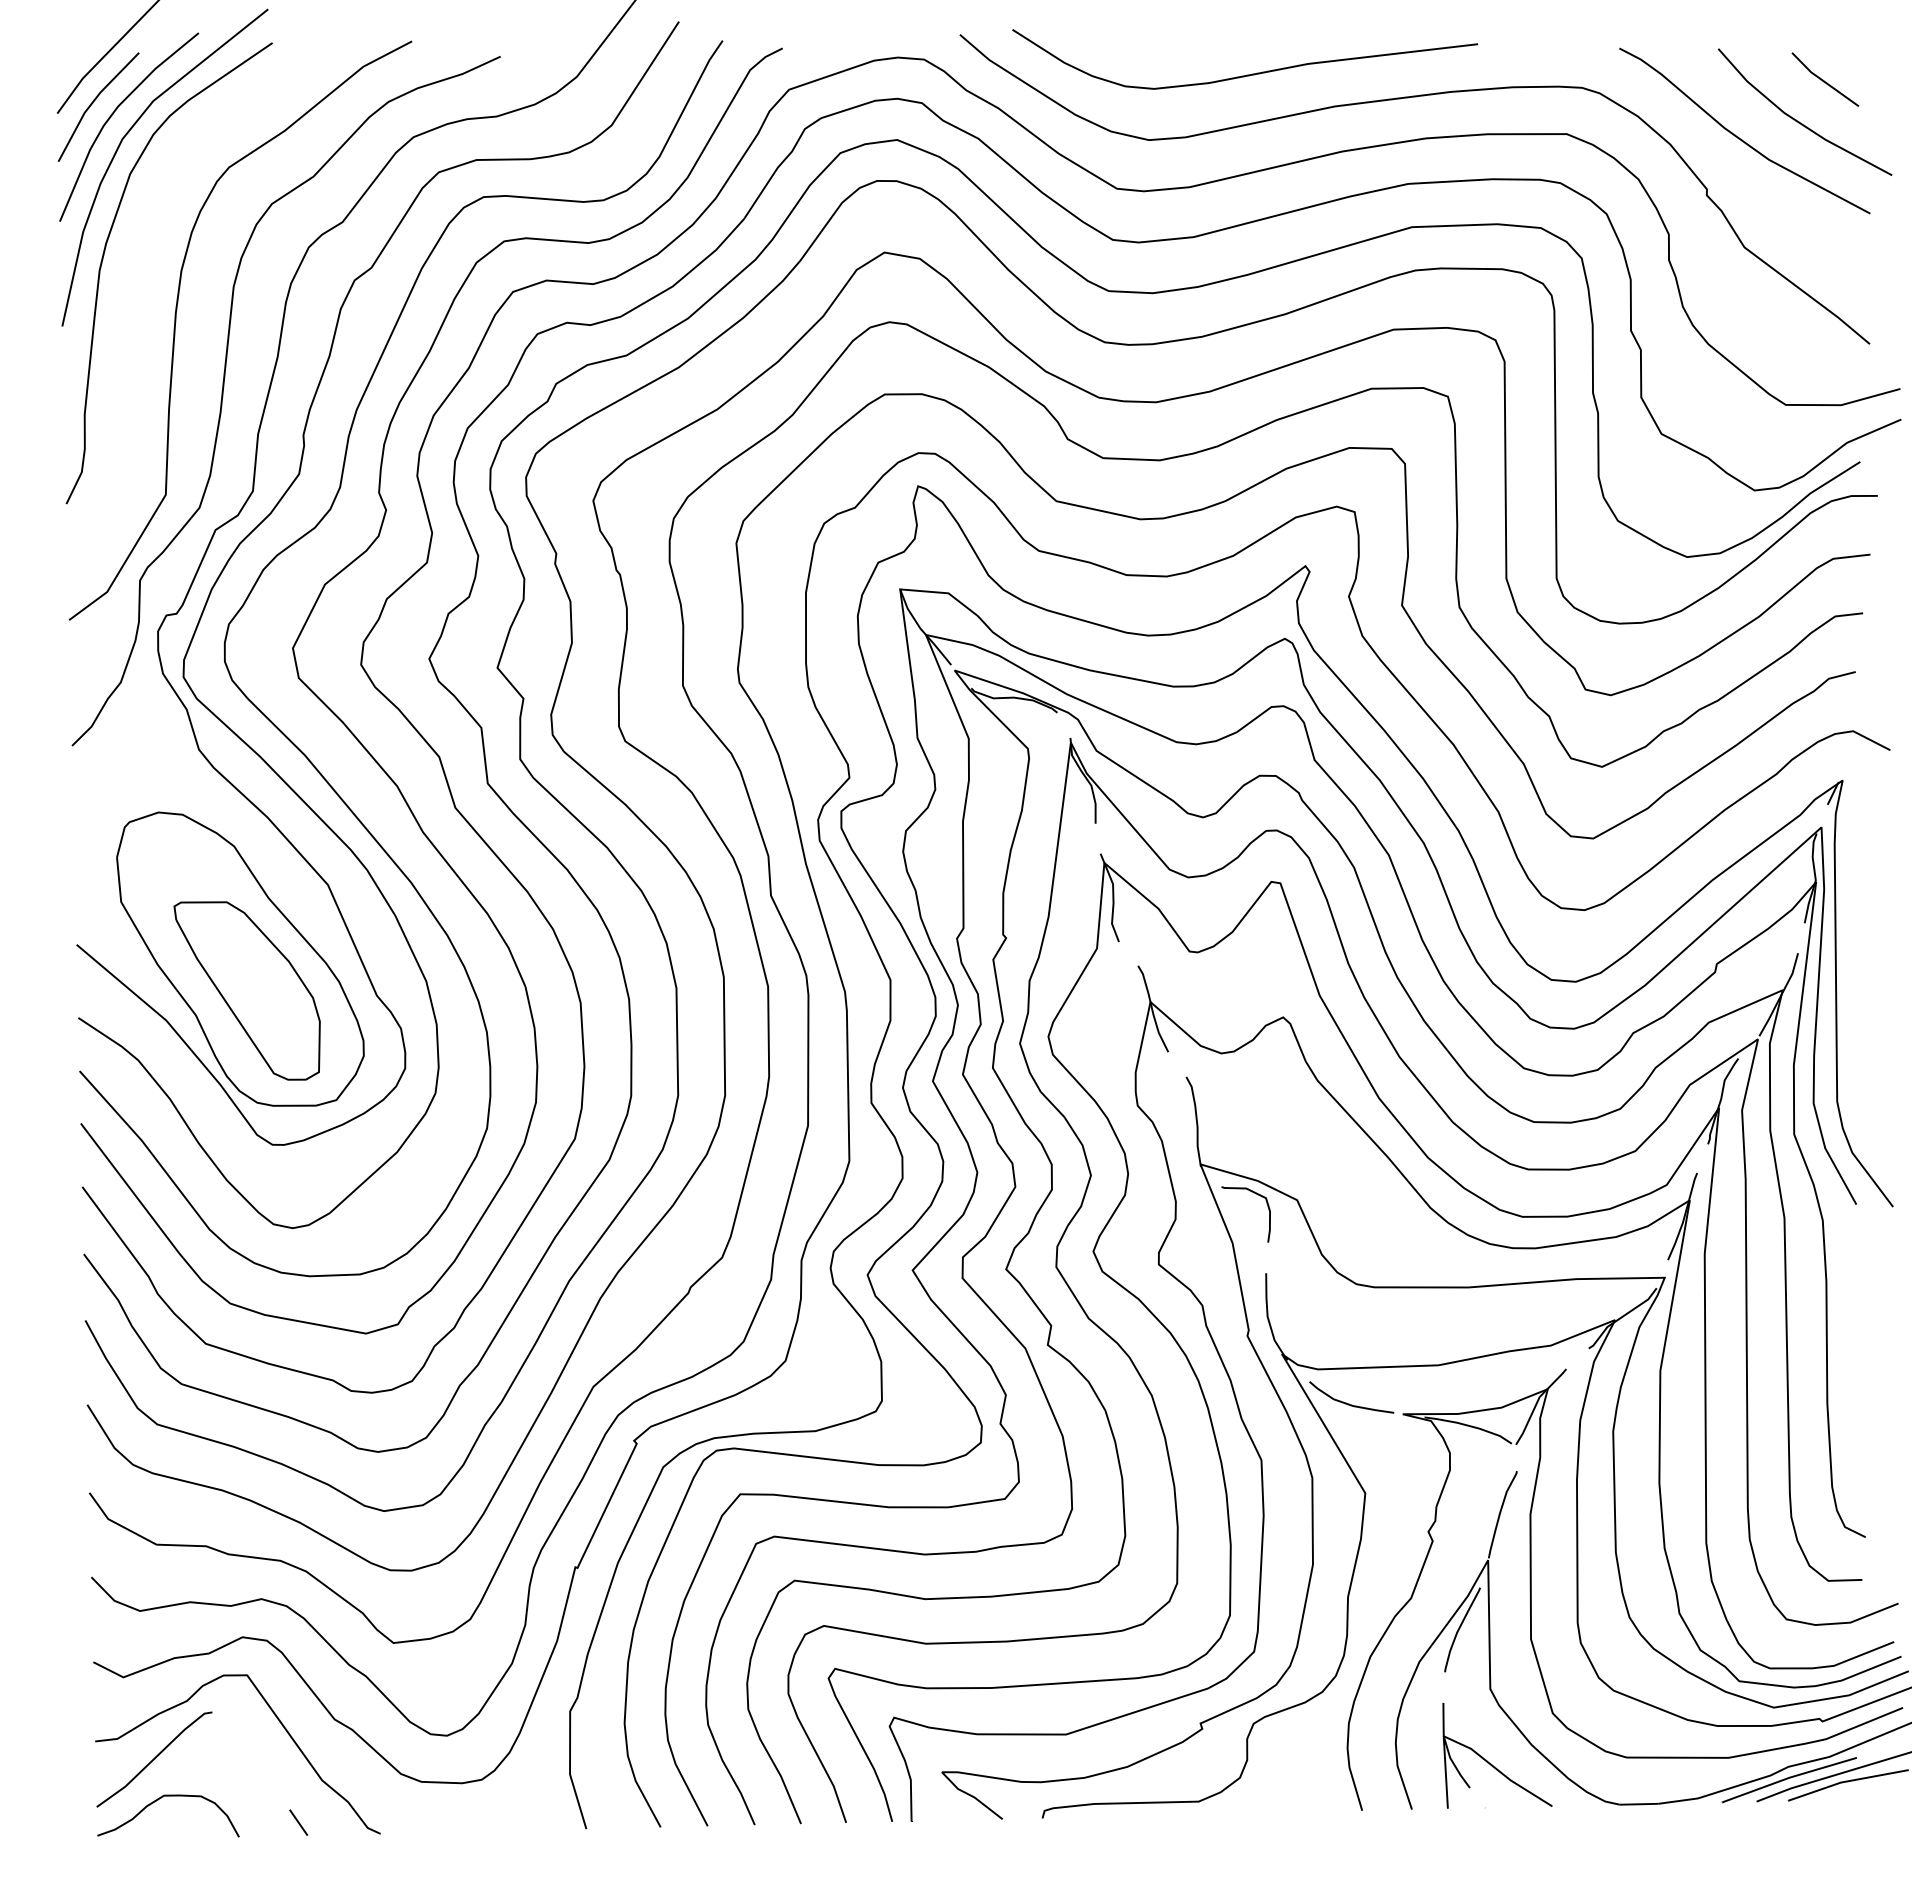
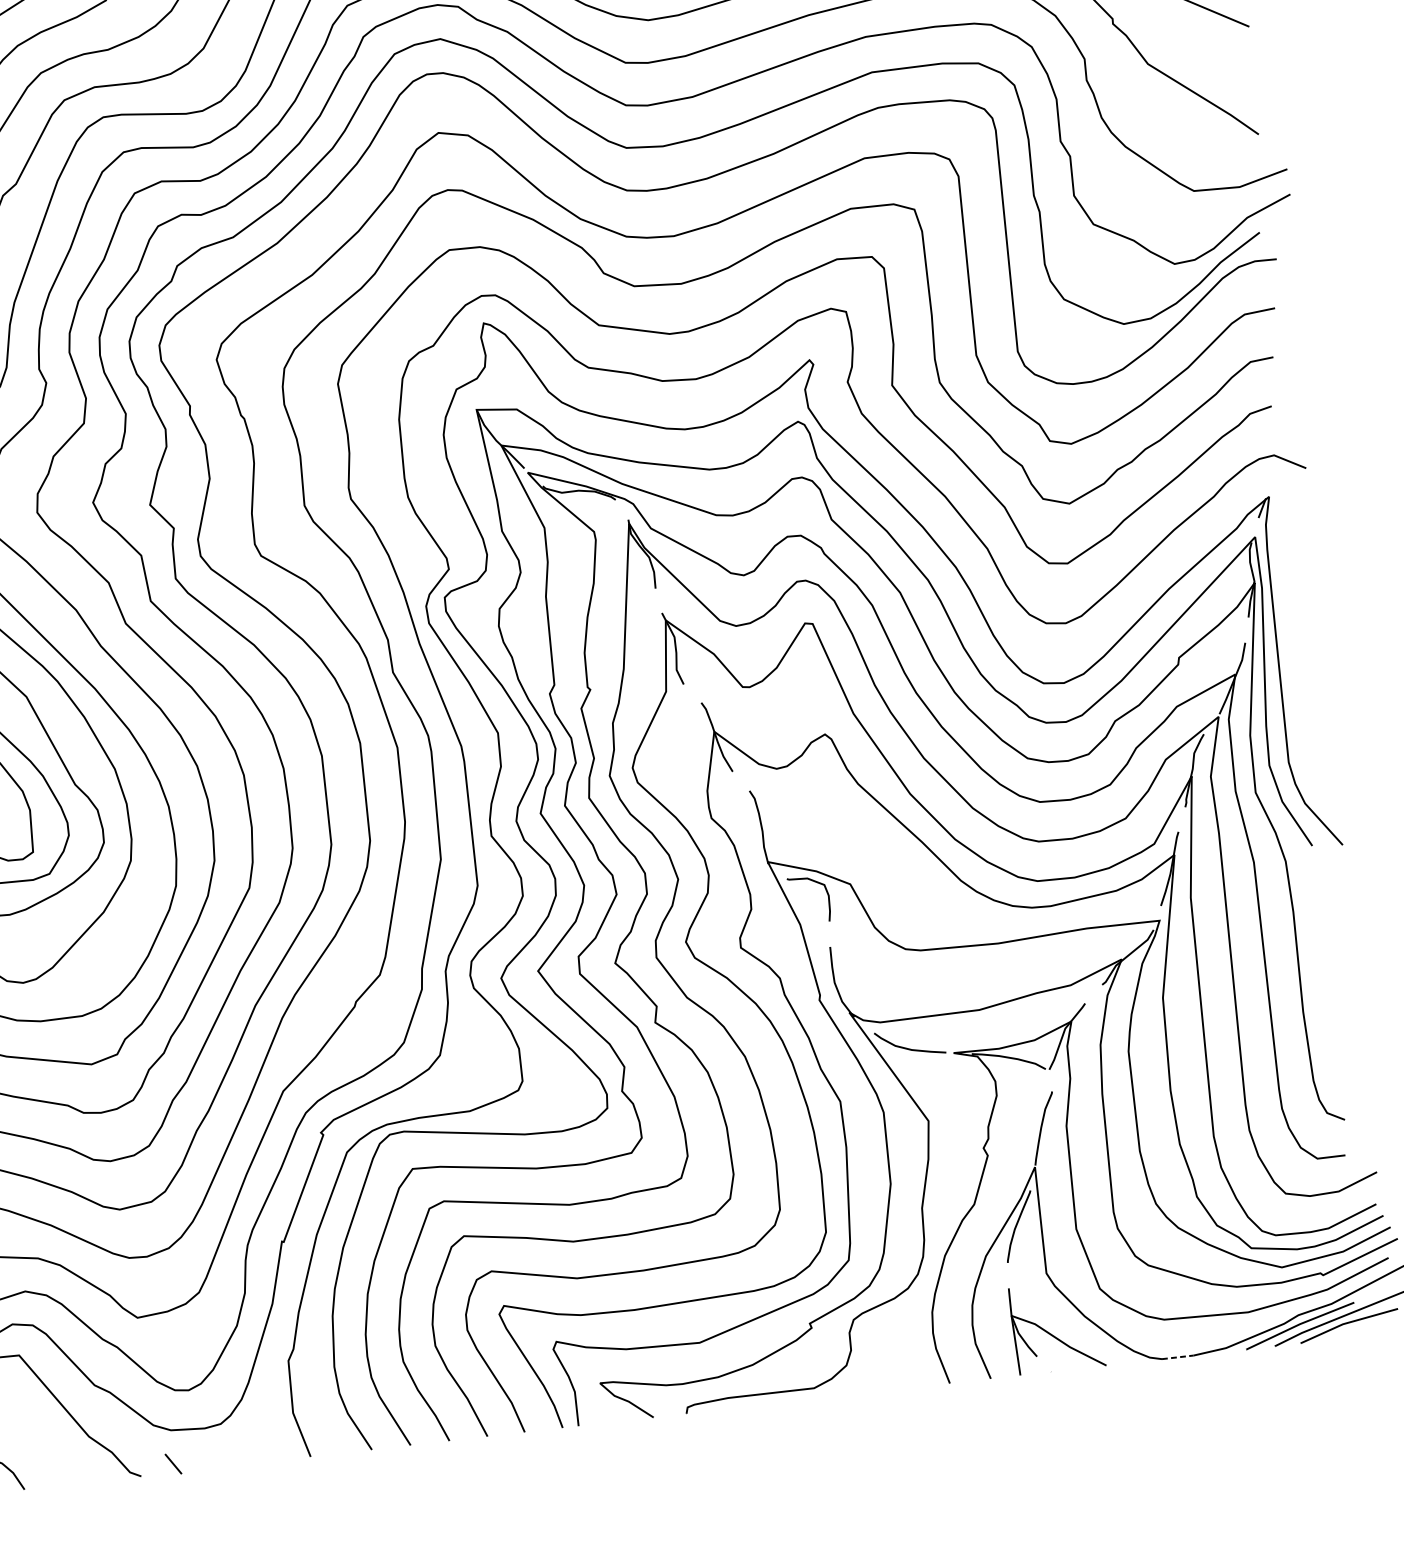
line: (1639, 1804) -> (1178, 1357), solid -> dashed
line: (298, 1822) -> (173, 1463), moved

